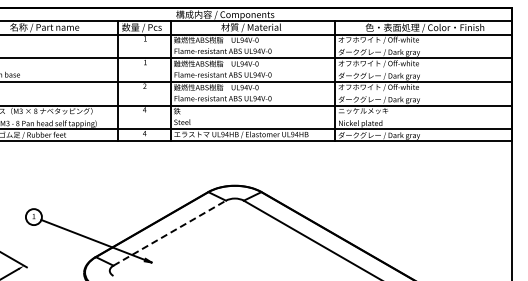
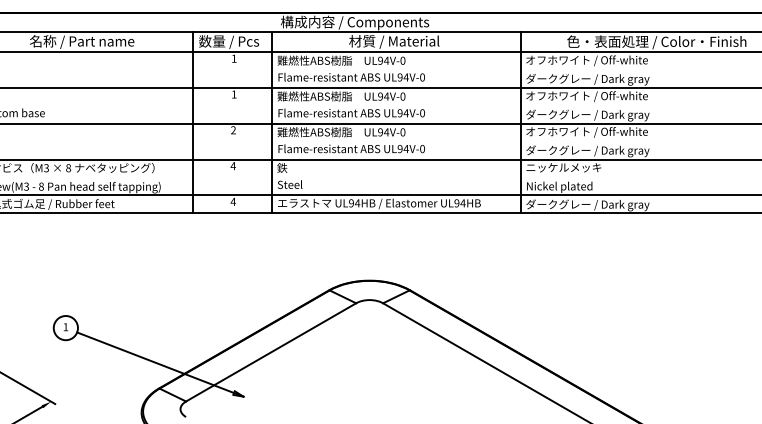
line: (169, 233) -> (270, 352), dashed -> solid

